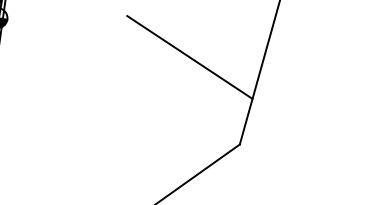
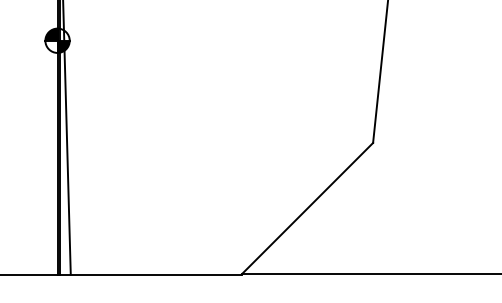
line: (189, 57) -> (295, 48), removed

